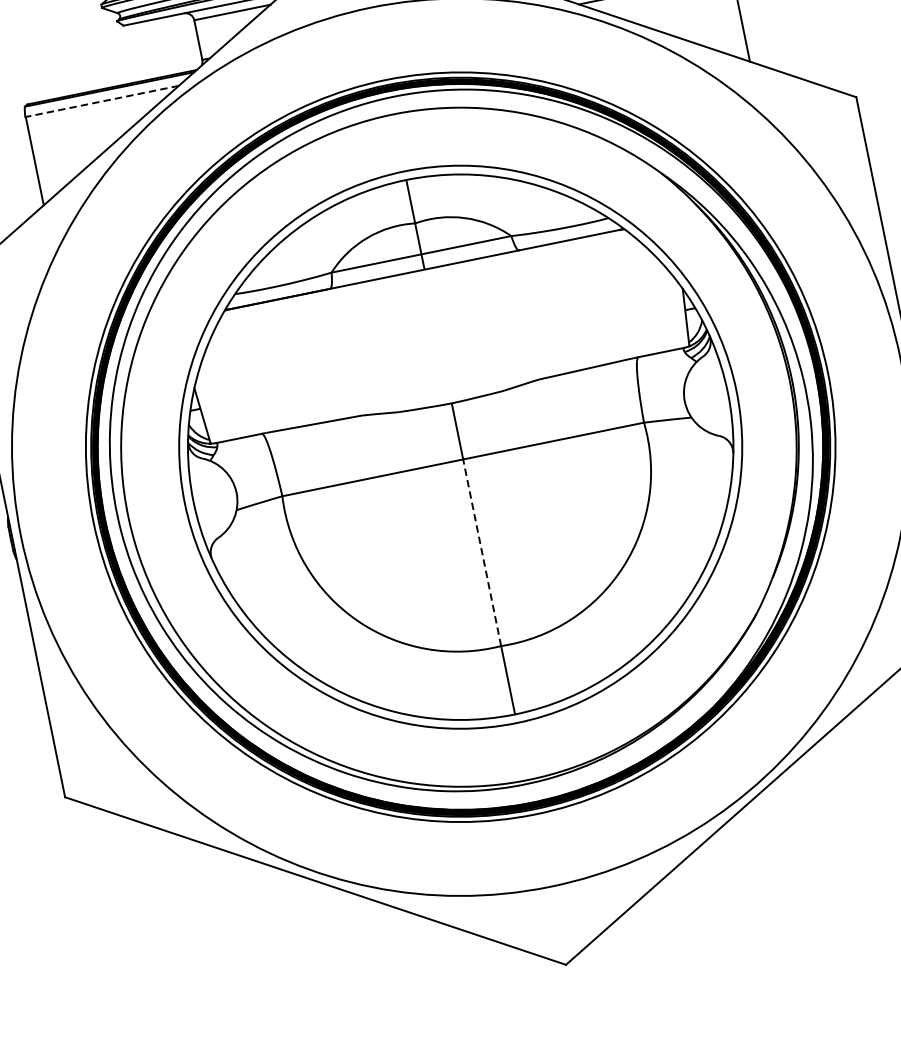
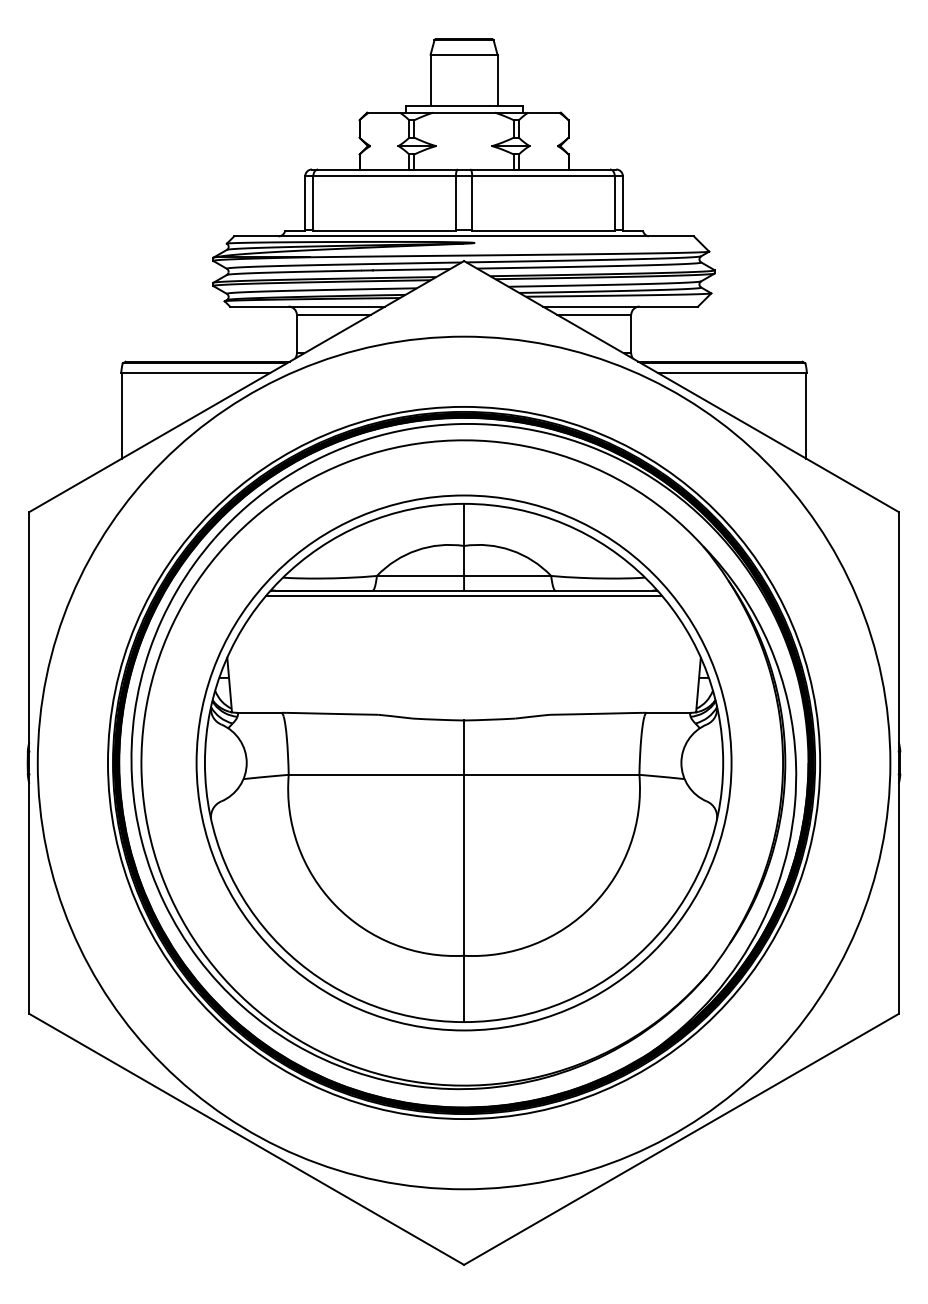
line: (102, 101) -> (195, 373), dashed -> solid
line: (426, 275) -> (464, 596), added
line: (482, 551) -> (464, 864), dashed -> solid

